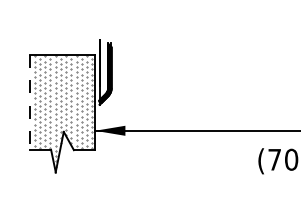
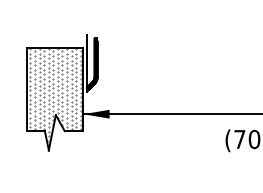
line: (30, 102) -> (26, 89), dashed -> solid

